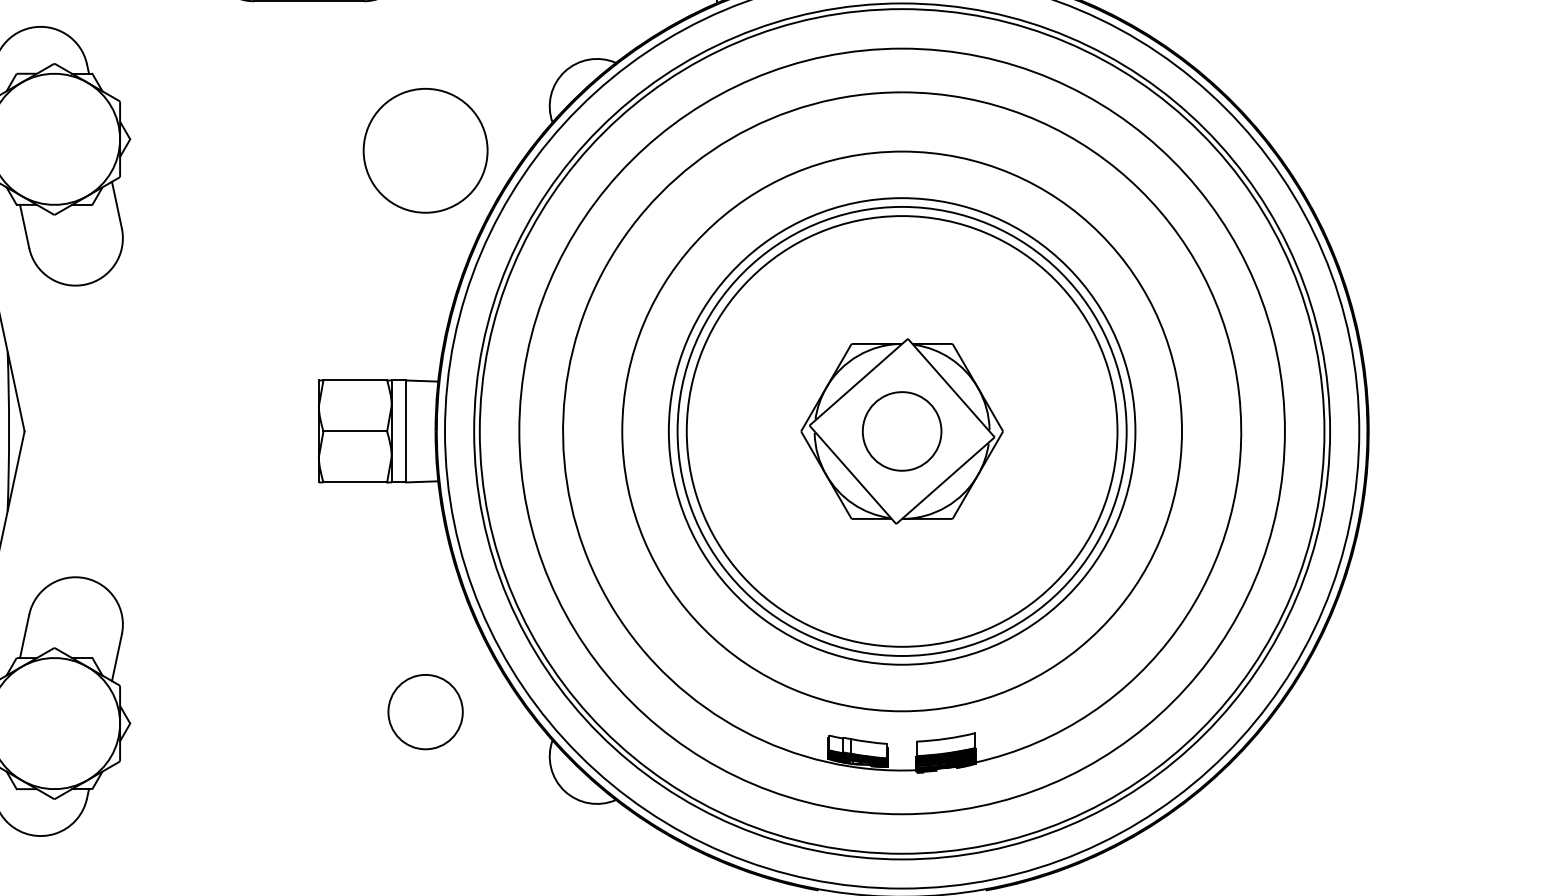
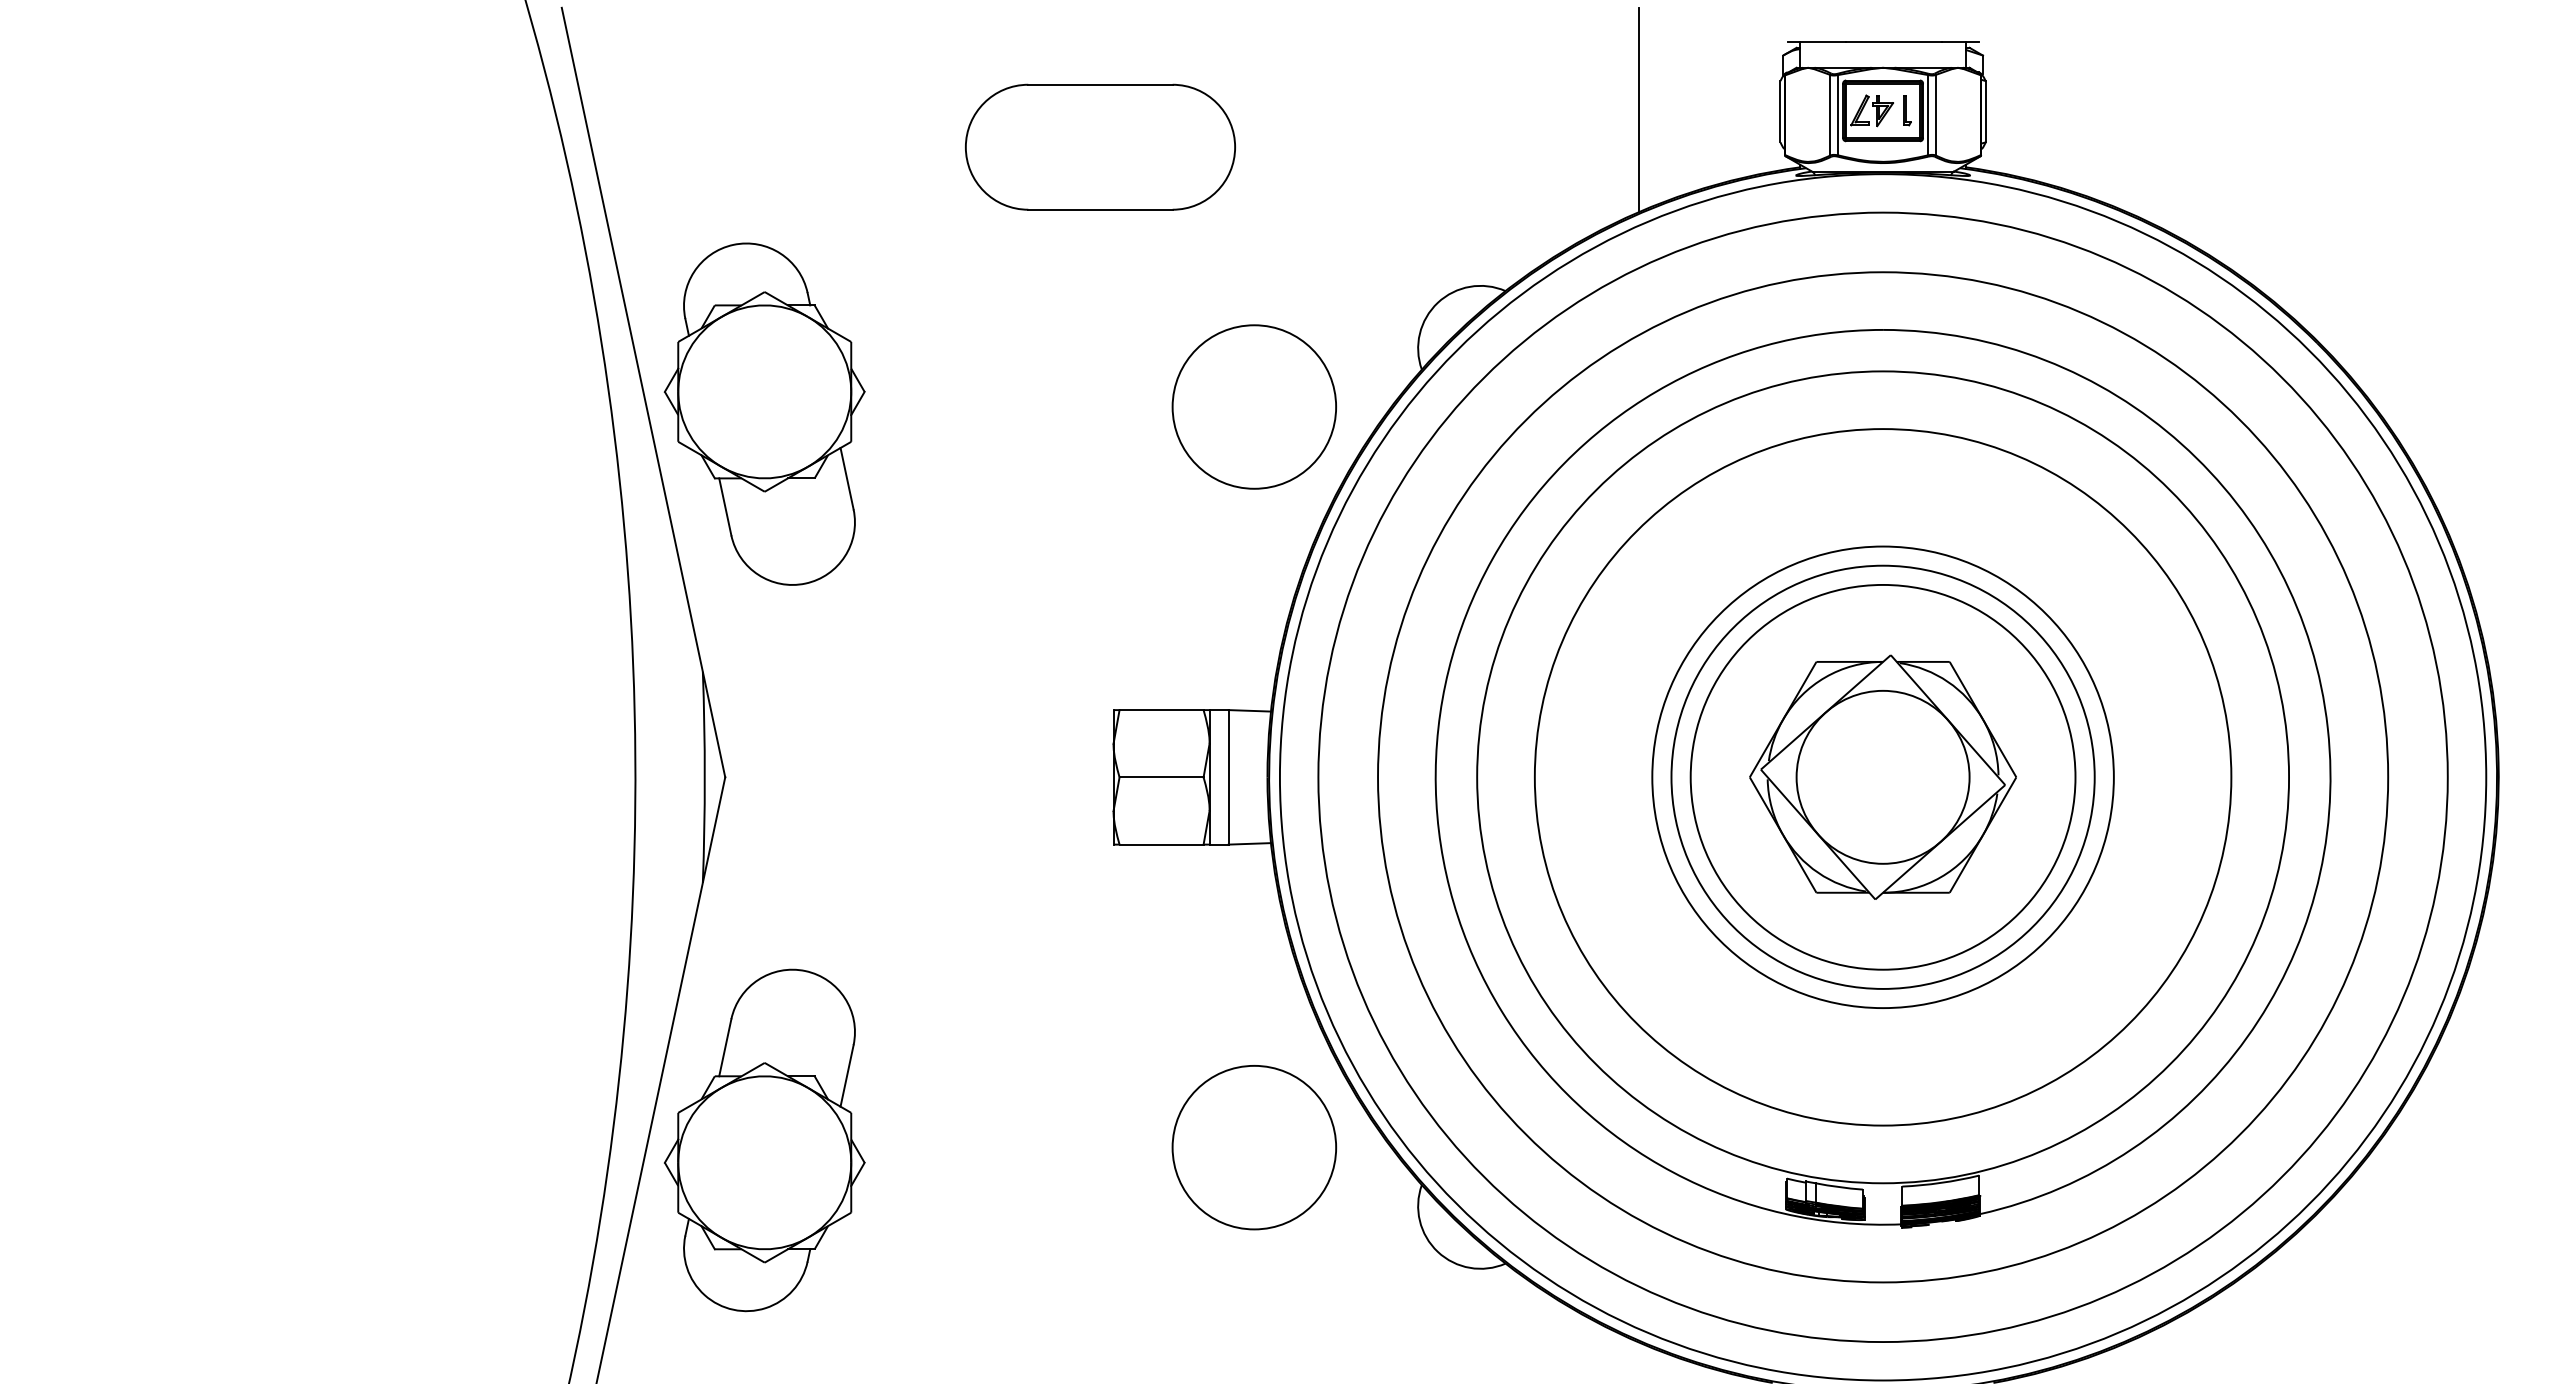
circle: (901, 430) -> (1882, 776), size x0.62
circle: (901, 430) -> (1882, 776), size x0.71
circle: (901, 430) -> (1882, 776), size x1.67
circle: (901, 431) -> (1882, 777), size x0.62
circle: (901, 431) -> (1882, 777), size x0.62
circle: (902, 431) -> (1883, 777), size x1.43
circle: (425, 711) -> (1254, 1147), size x1.67

